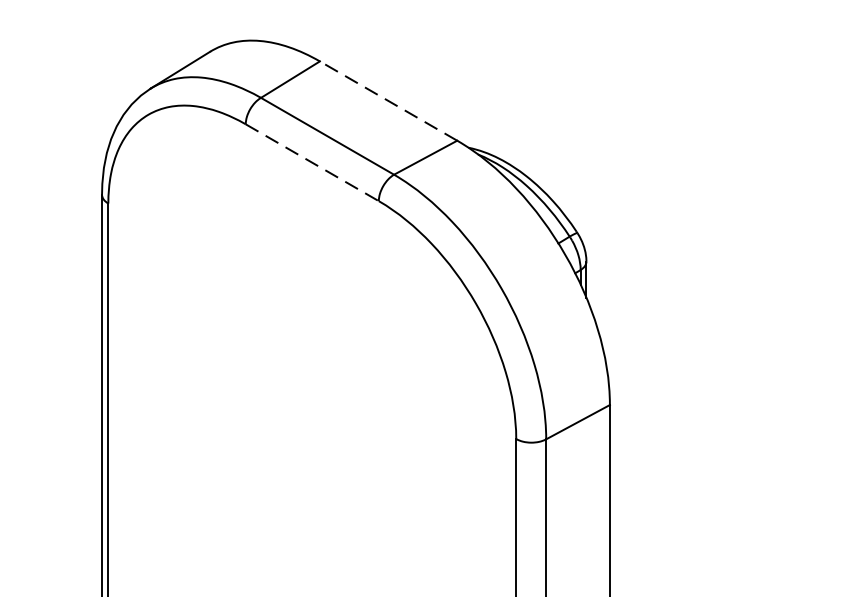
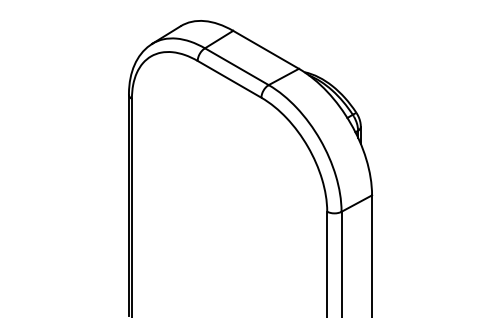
line: (389, 100) -> (266, 49), dashed -> solid
line: (312, 163) -> (229, 79), dashed -> solid

